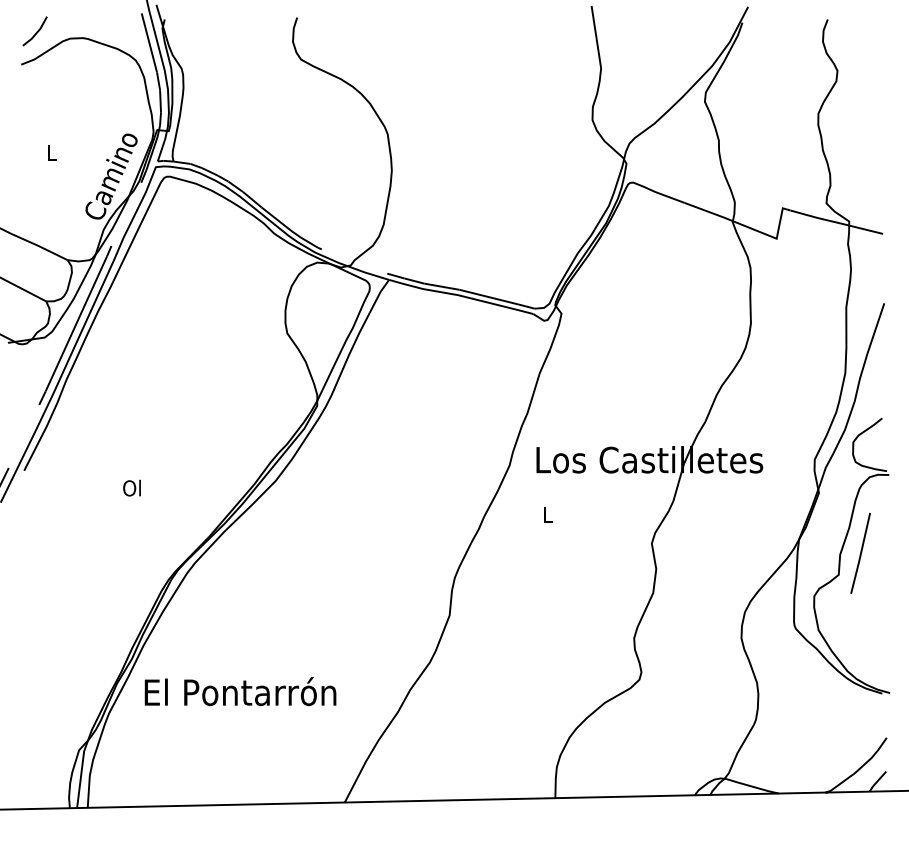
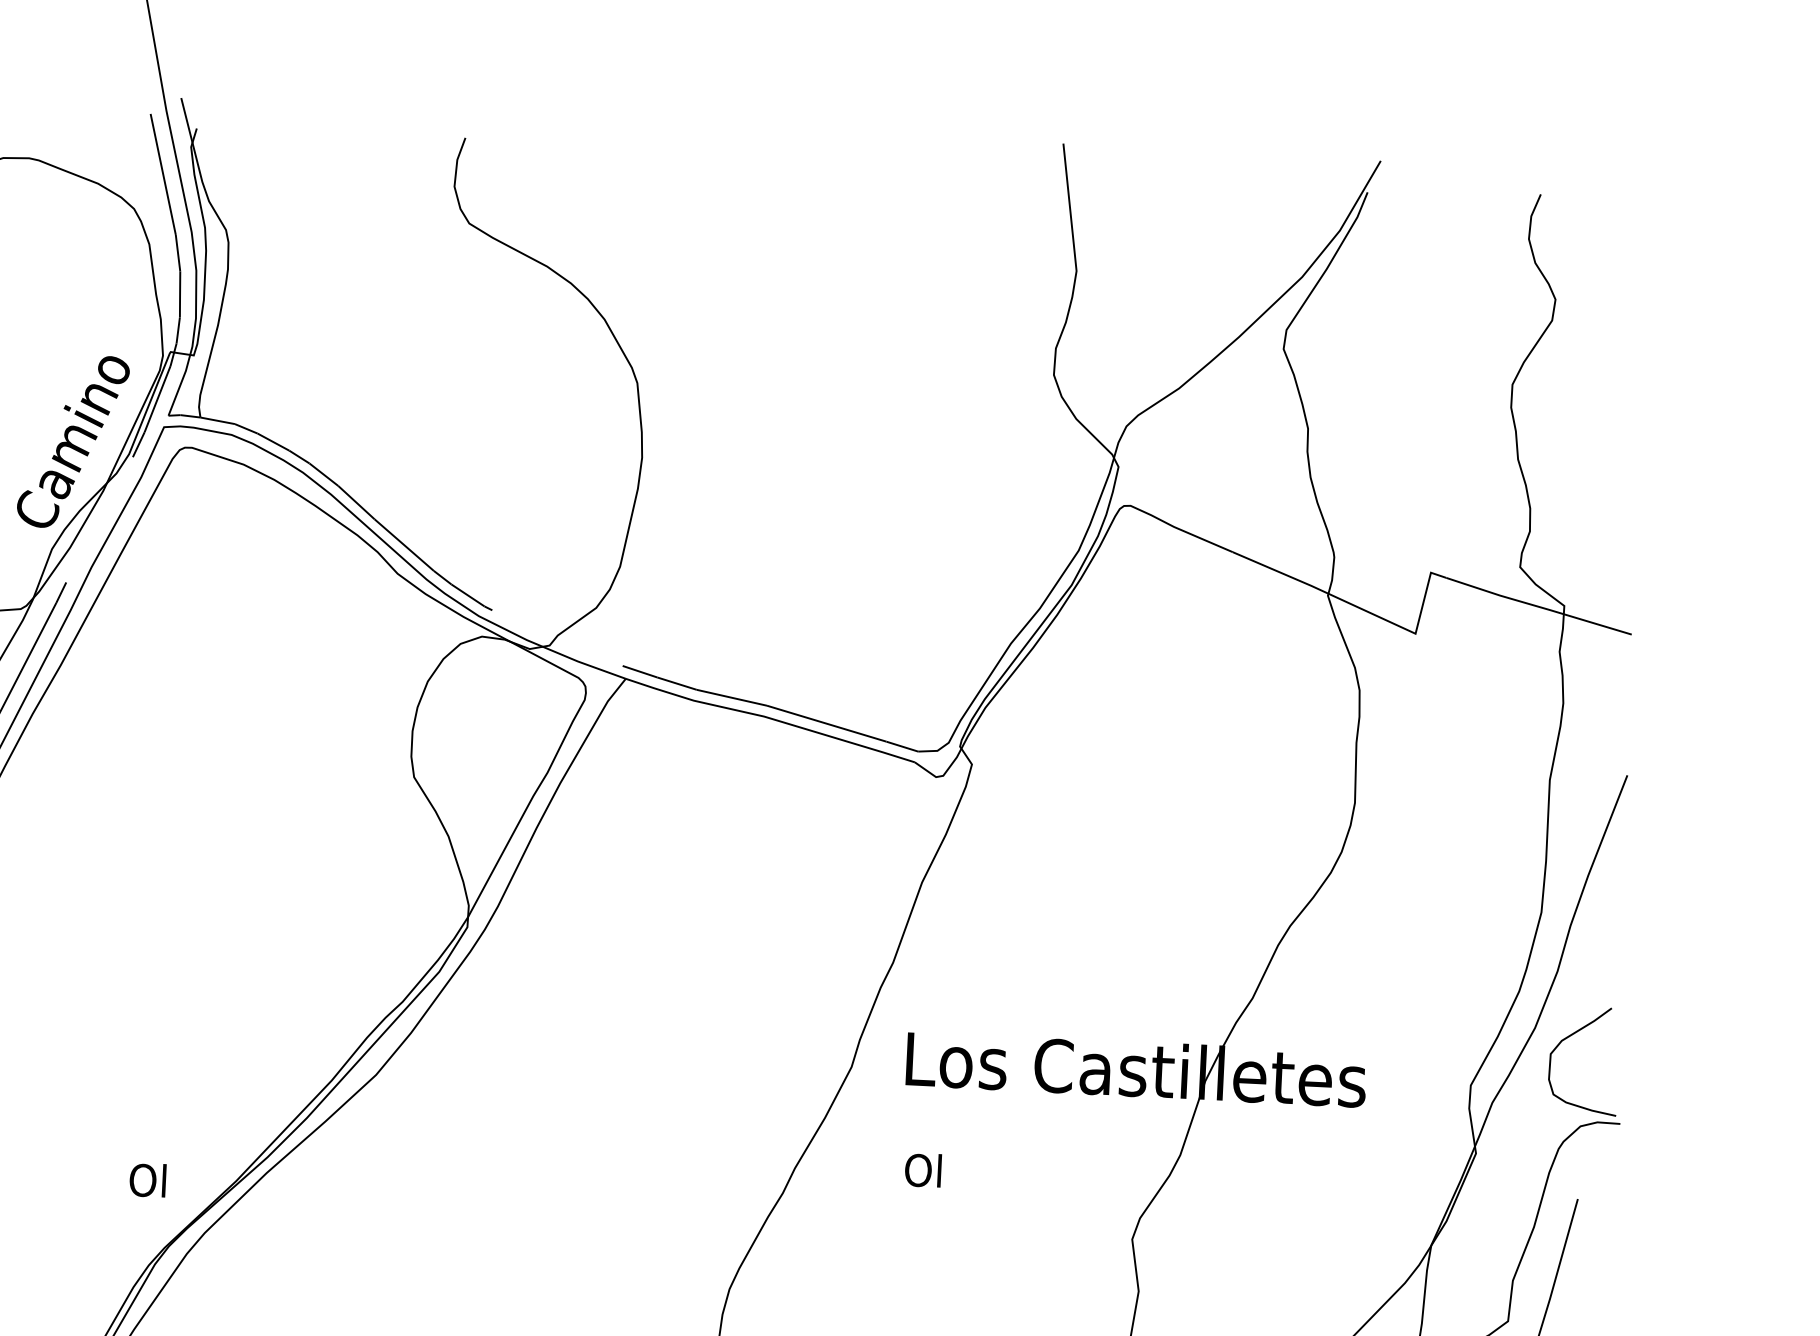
text: (131, 487) -> (146, 1178), moved
text: (547, 514) -> (923, 1170), L -> Ol

